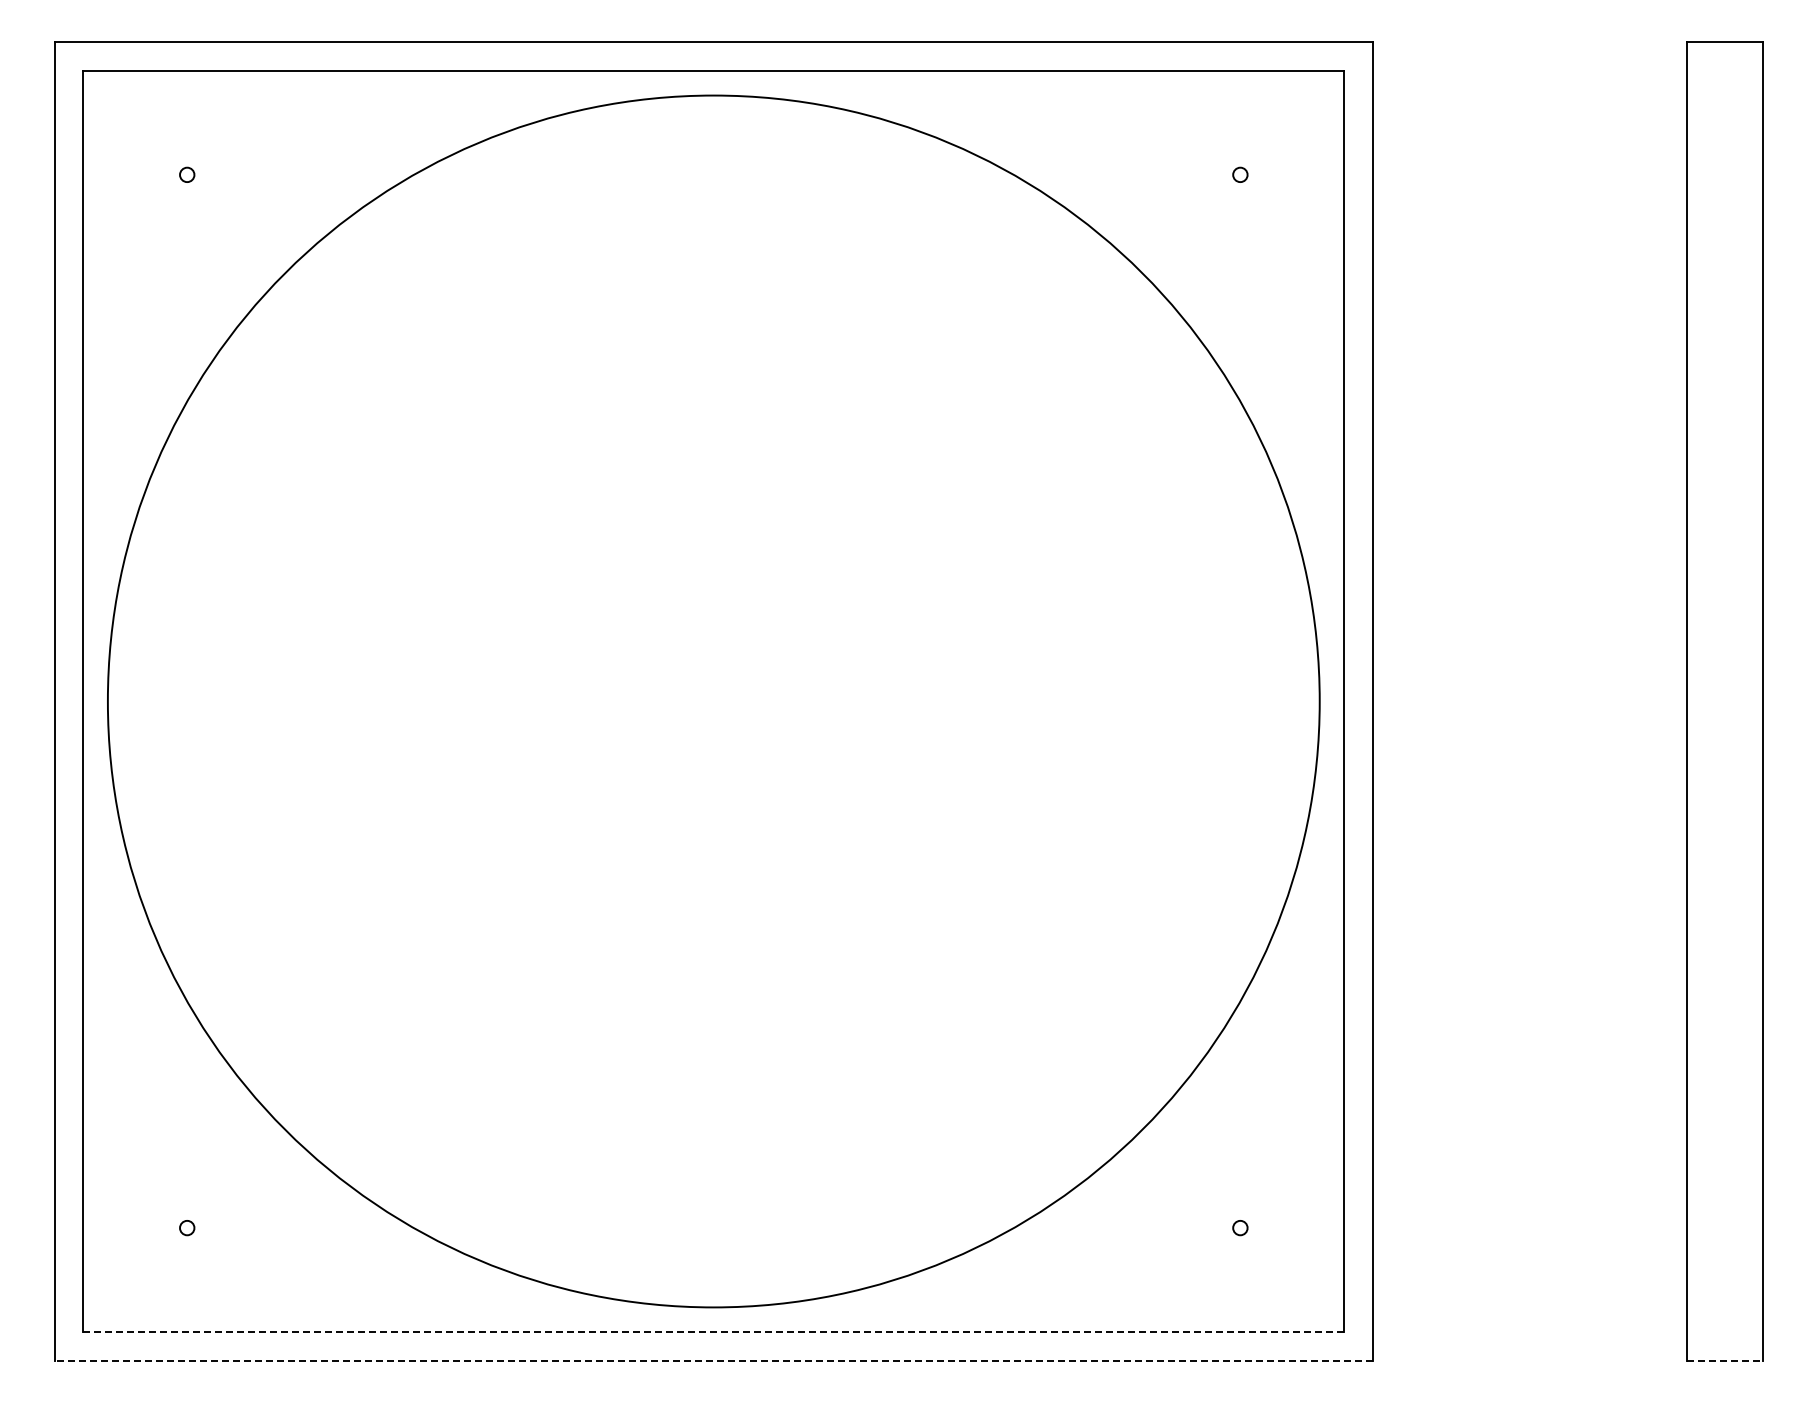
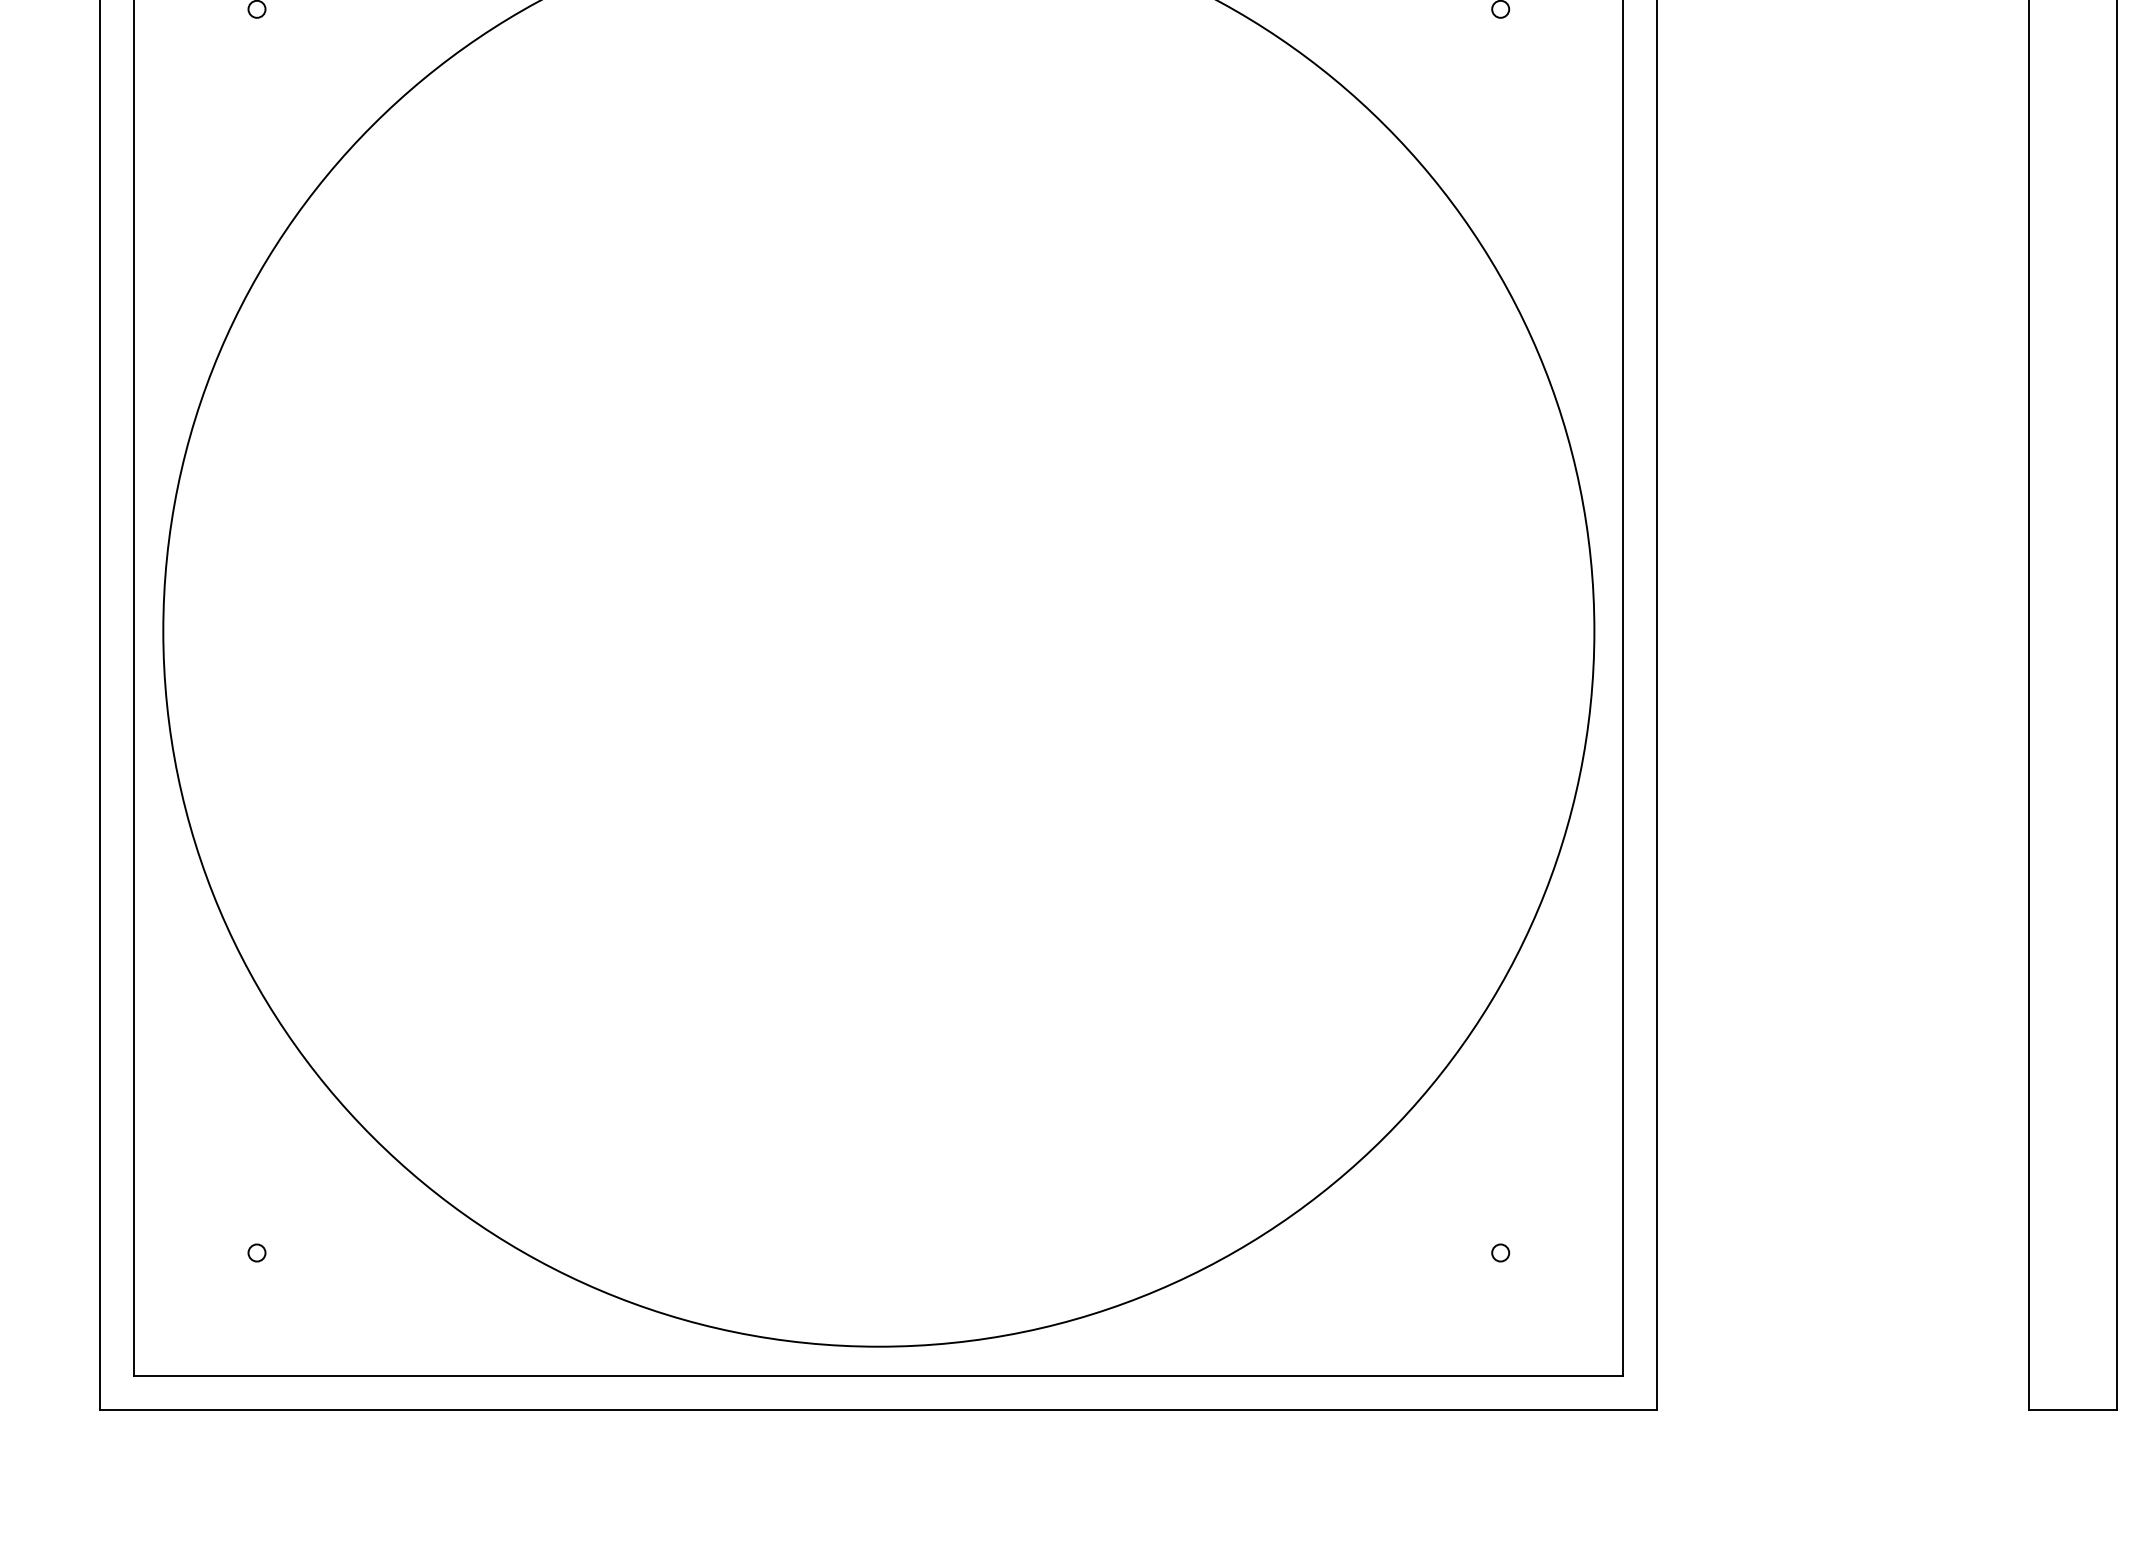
line: (713, 1331) -> (878, 1375), dashed -> solid
line: (713, 1360) -> (878, 1409), dashed -> solid
line: (1724, 1360) -> (2072, 1409), dashed -> solid

